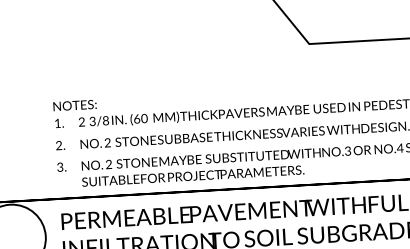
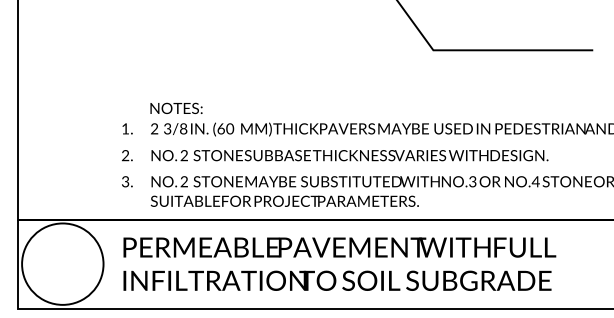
text: (75, 104) -> (176, 107), moved

